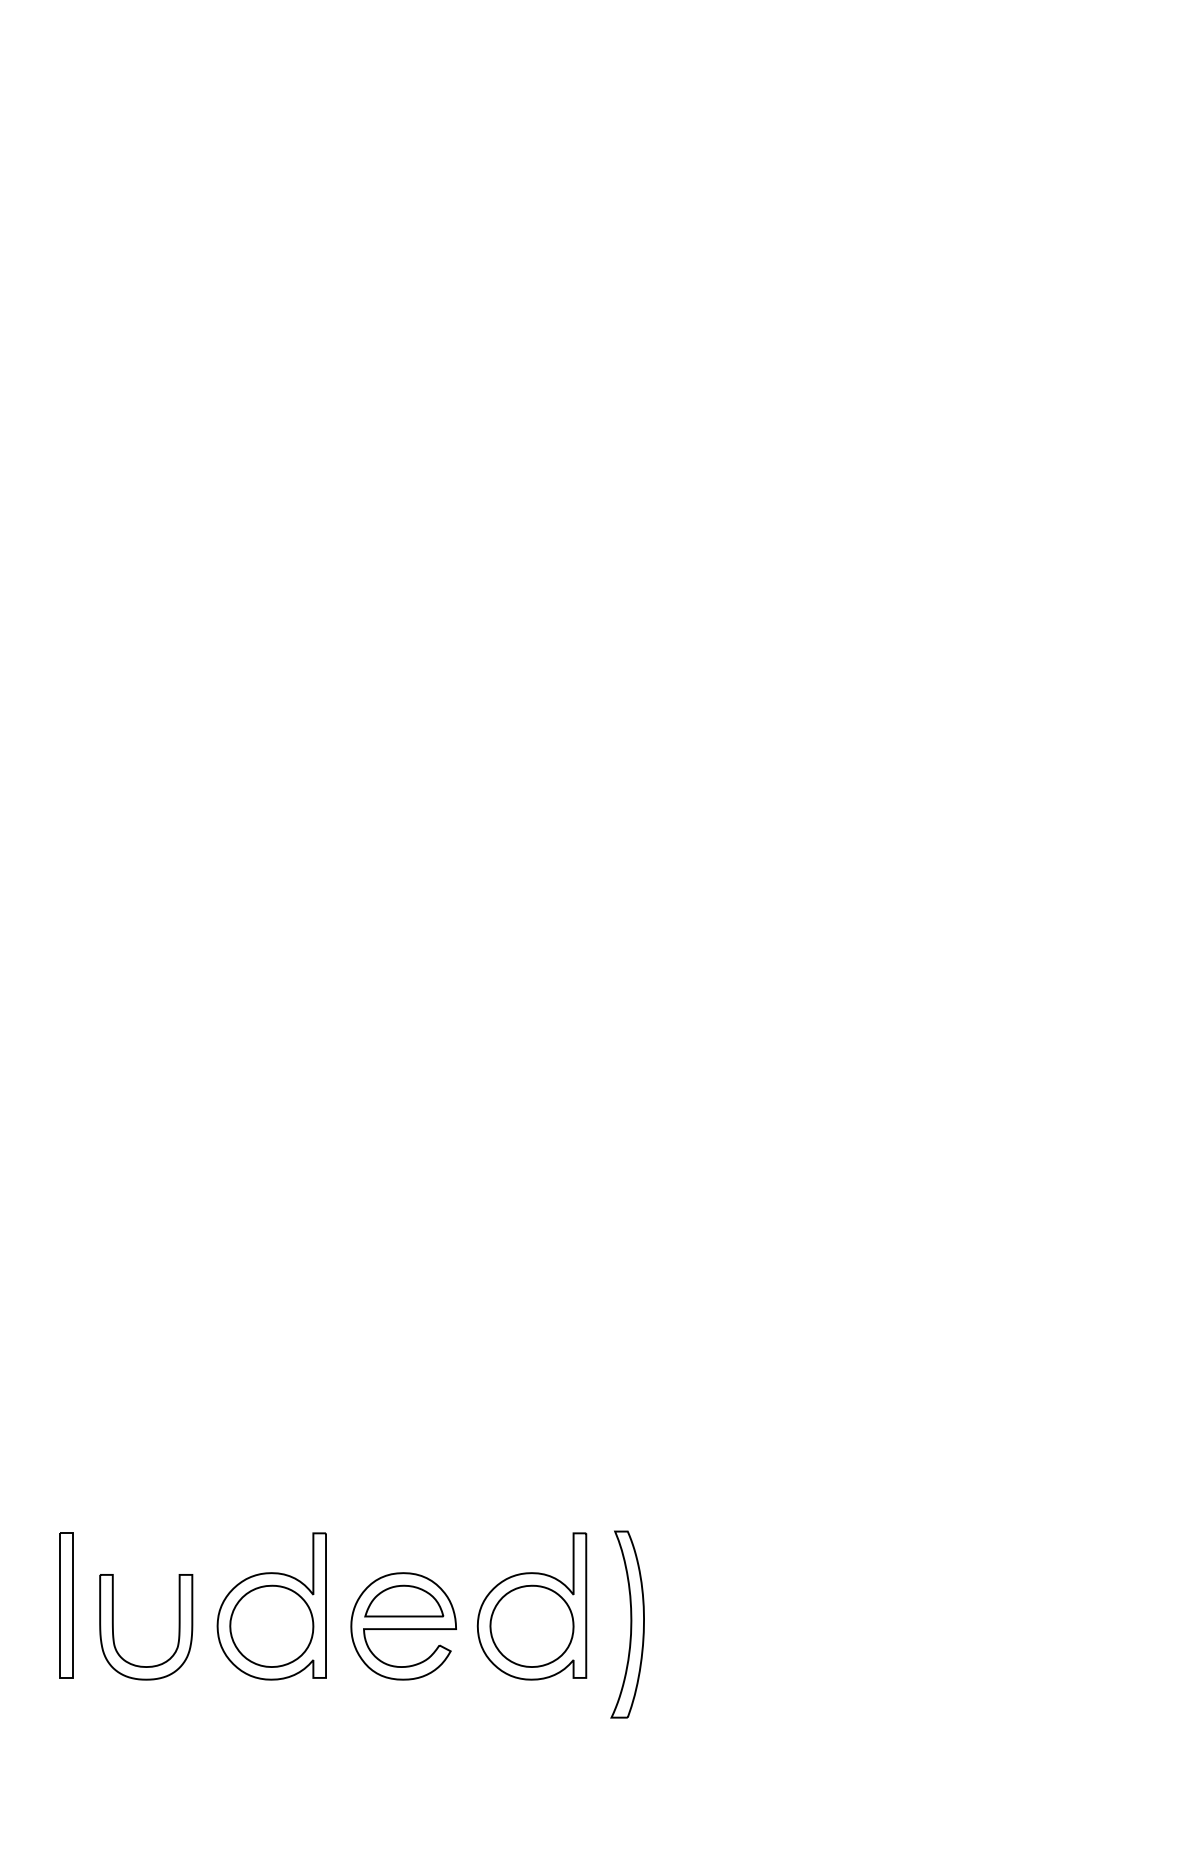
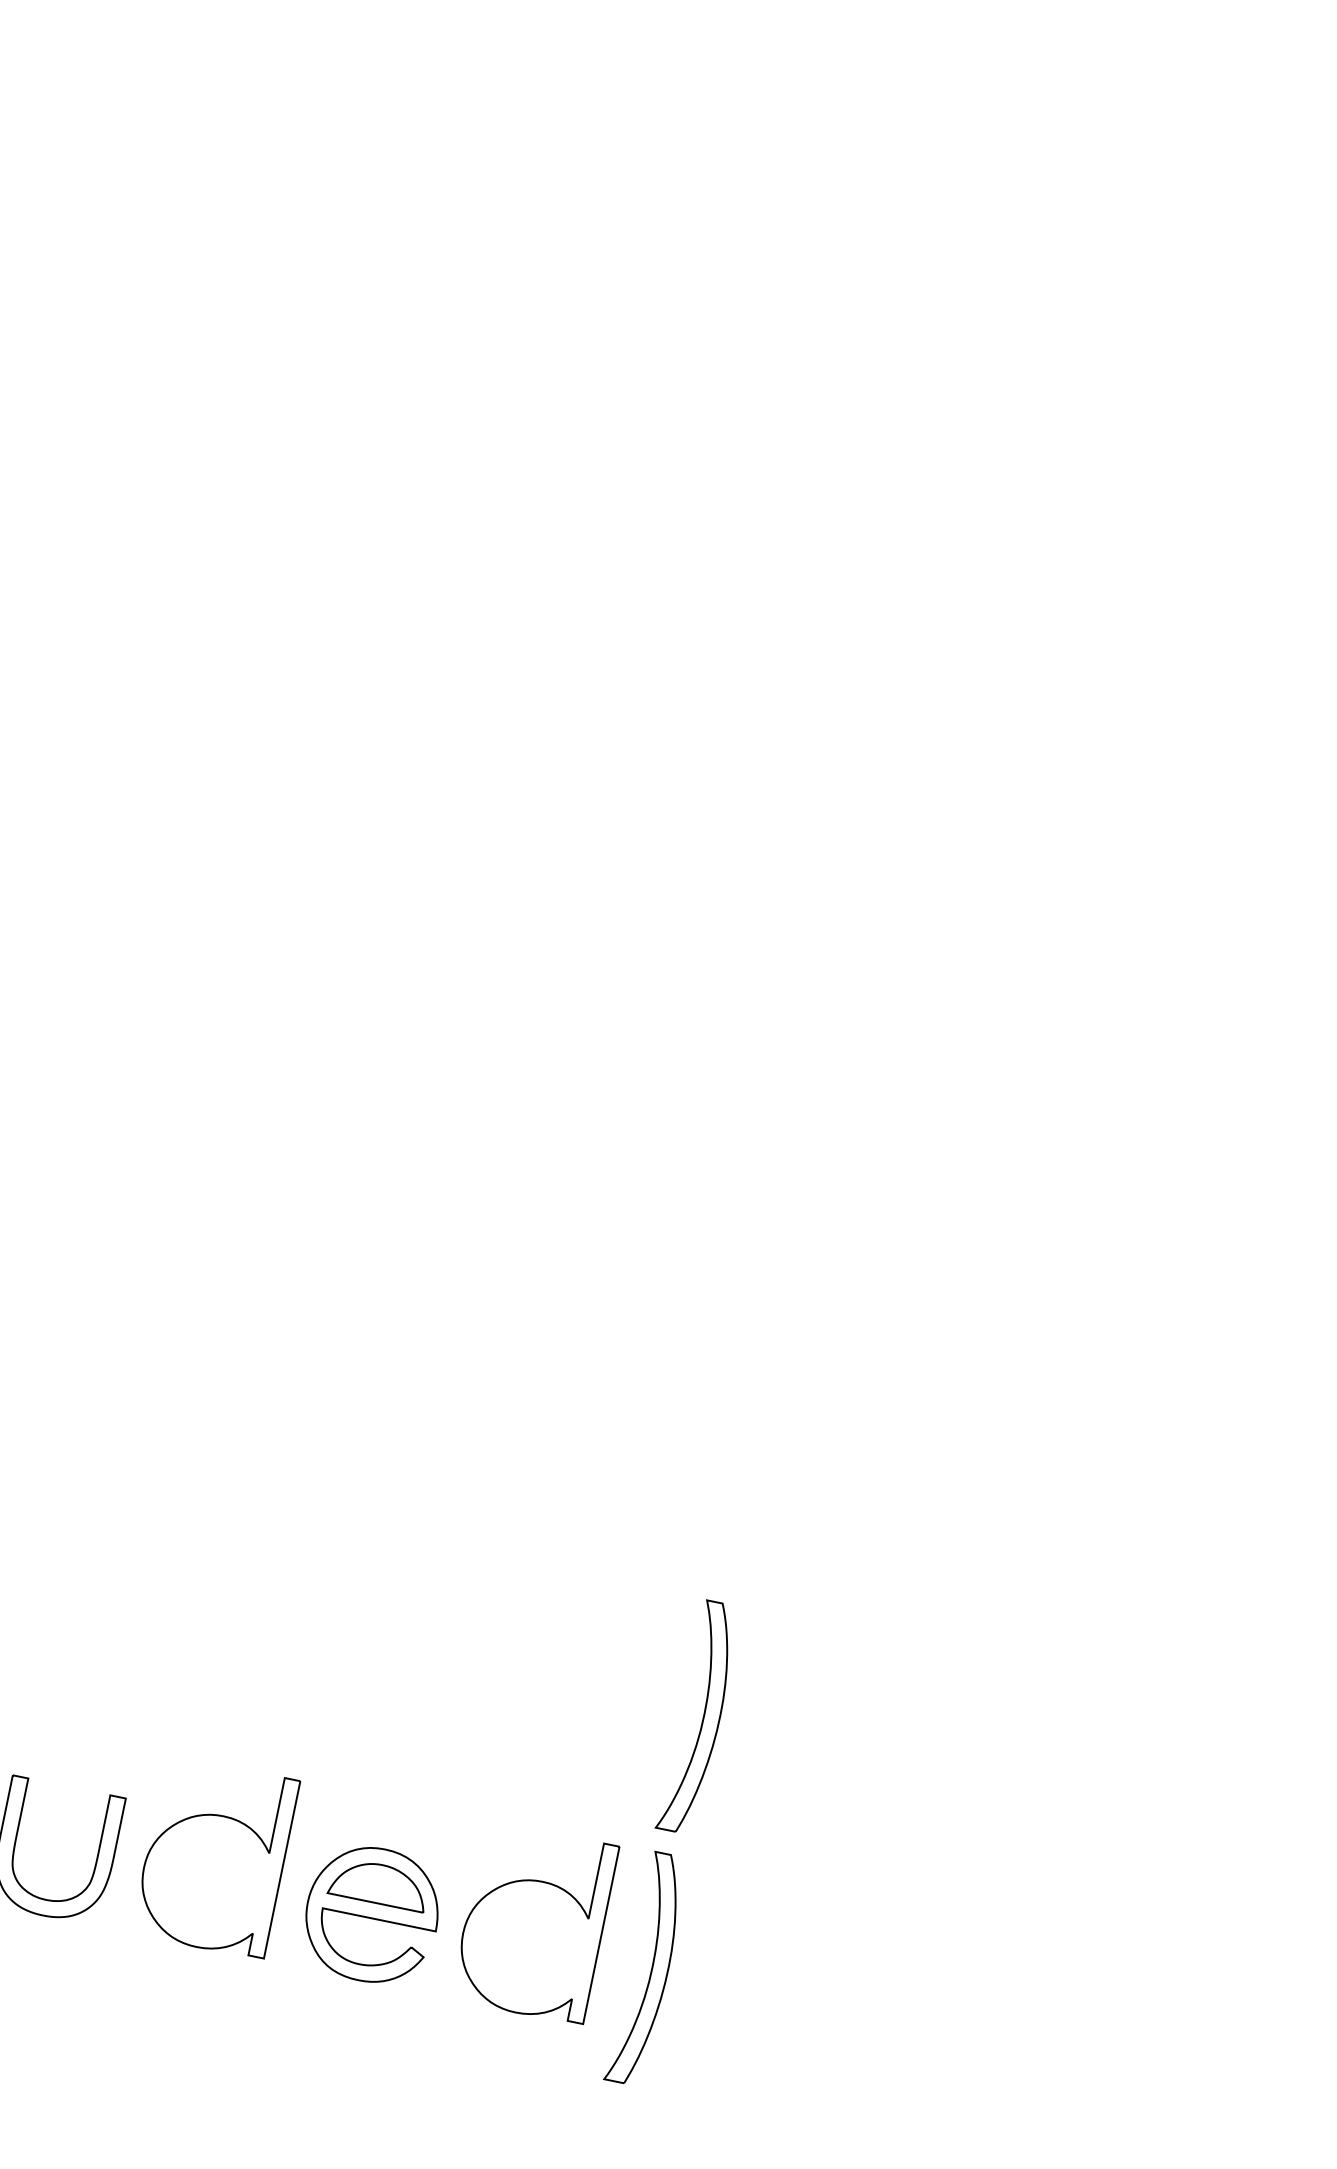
part: (627, 1419) -> (698, 1717), added
part: (271, 1625) -> (210, 1880), removed
part: (531, 1625) -> (529, 1946), removed

